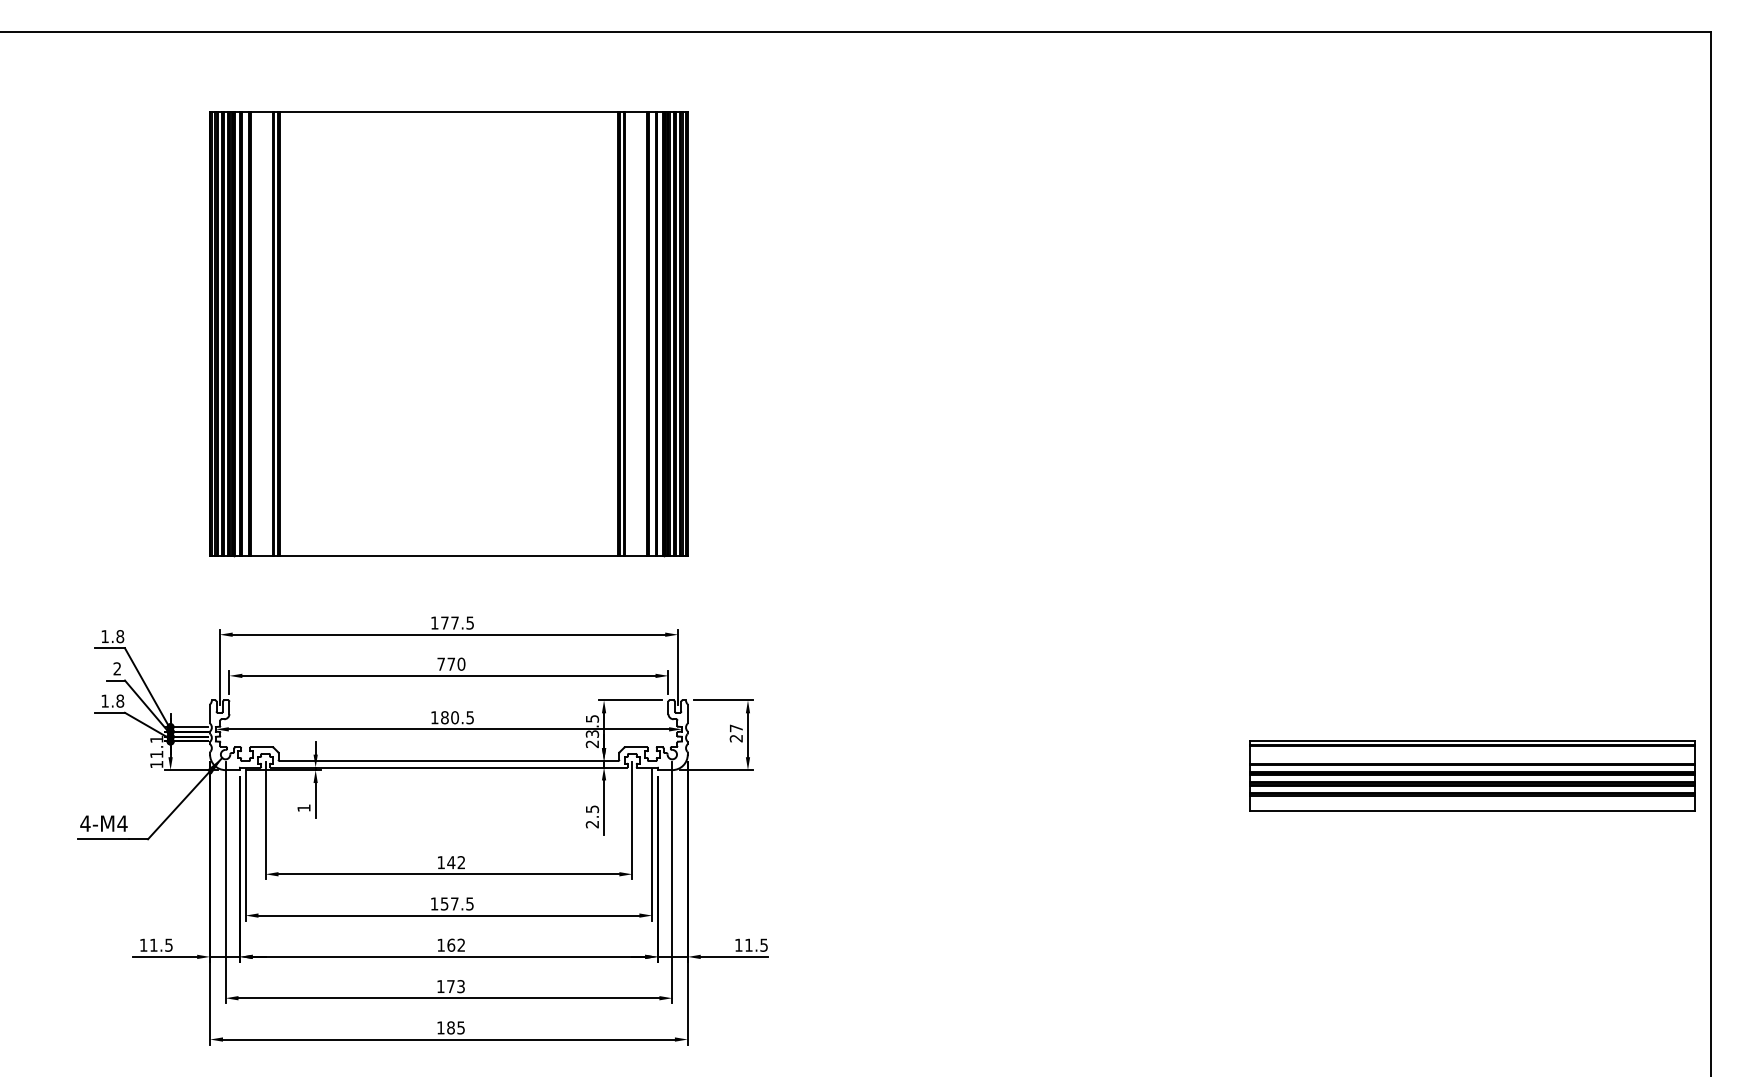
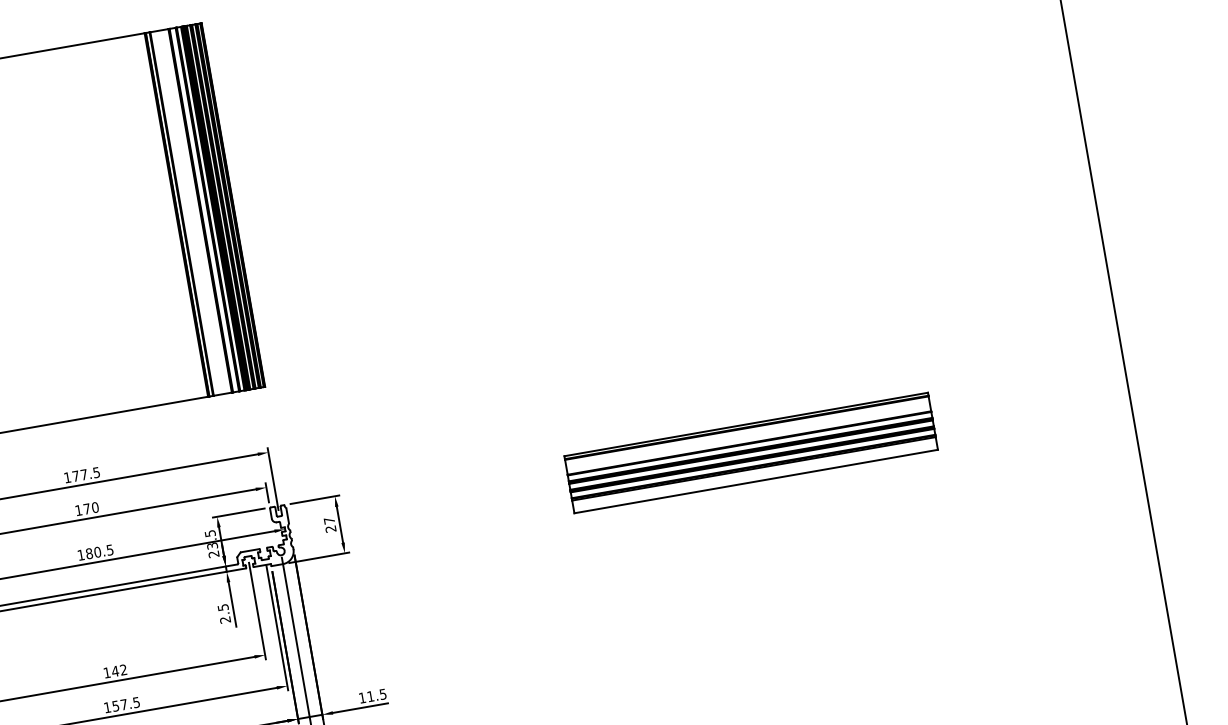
text: (440, 663) -> (78, 509), 770 -> 170
part: (1472, 775) -> (751, 452), moved

